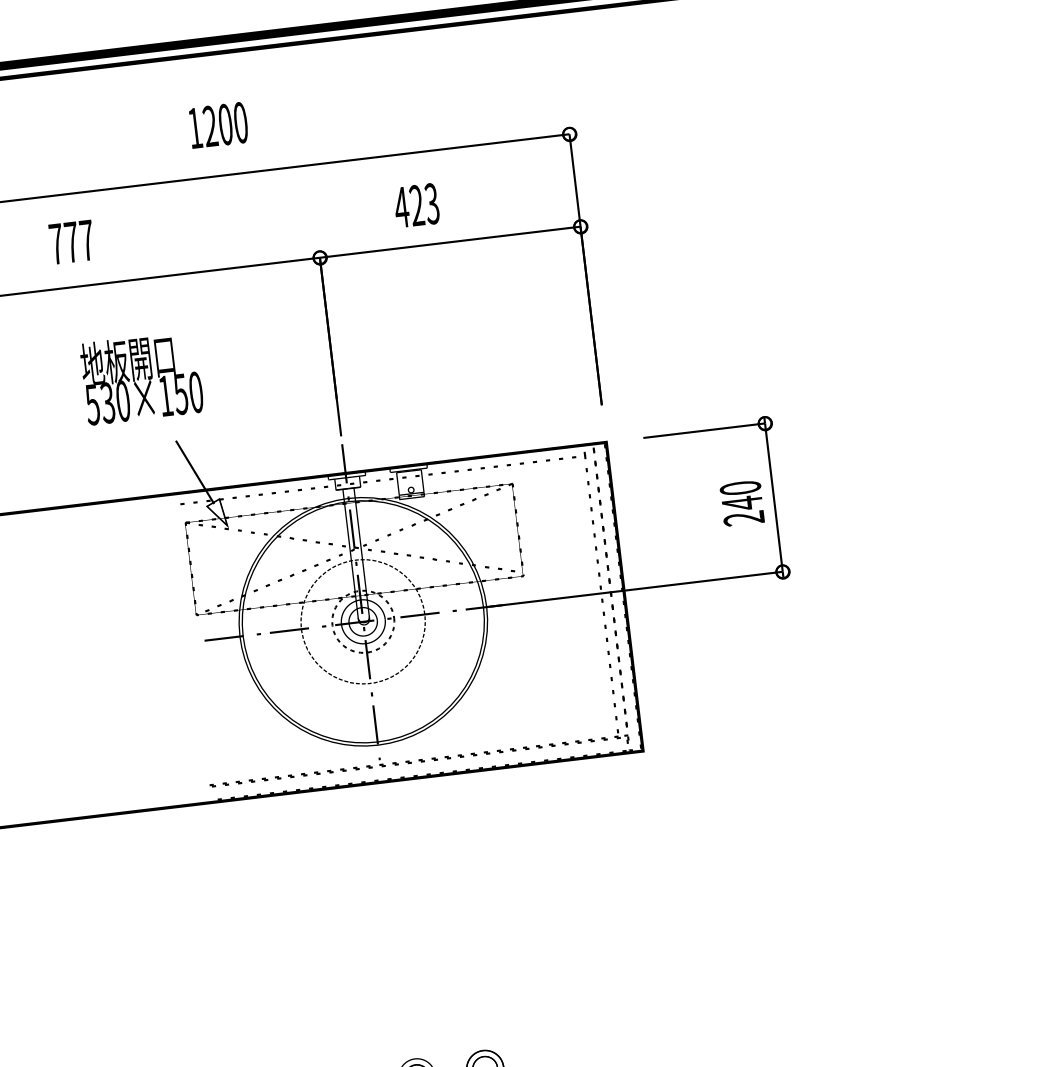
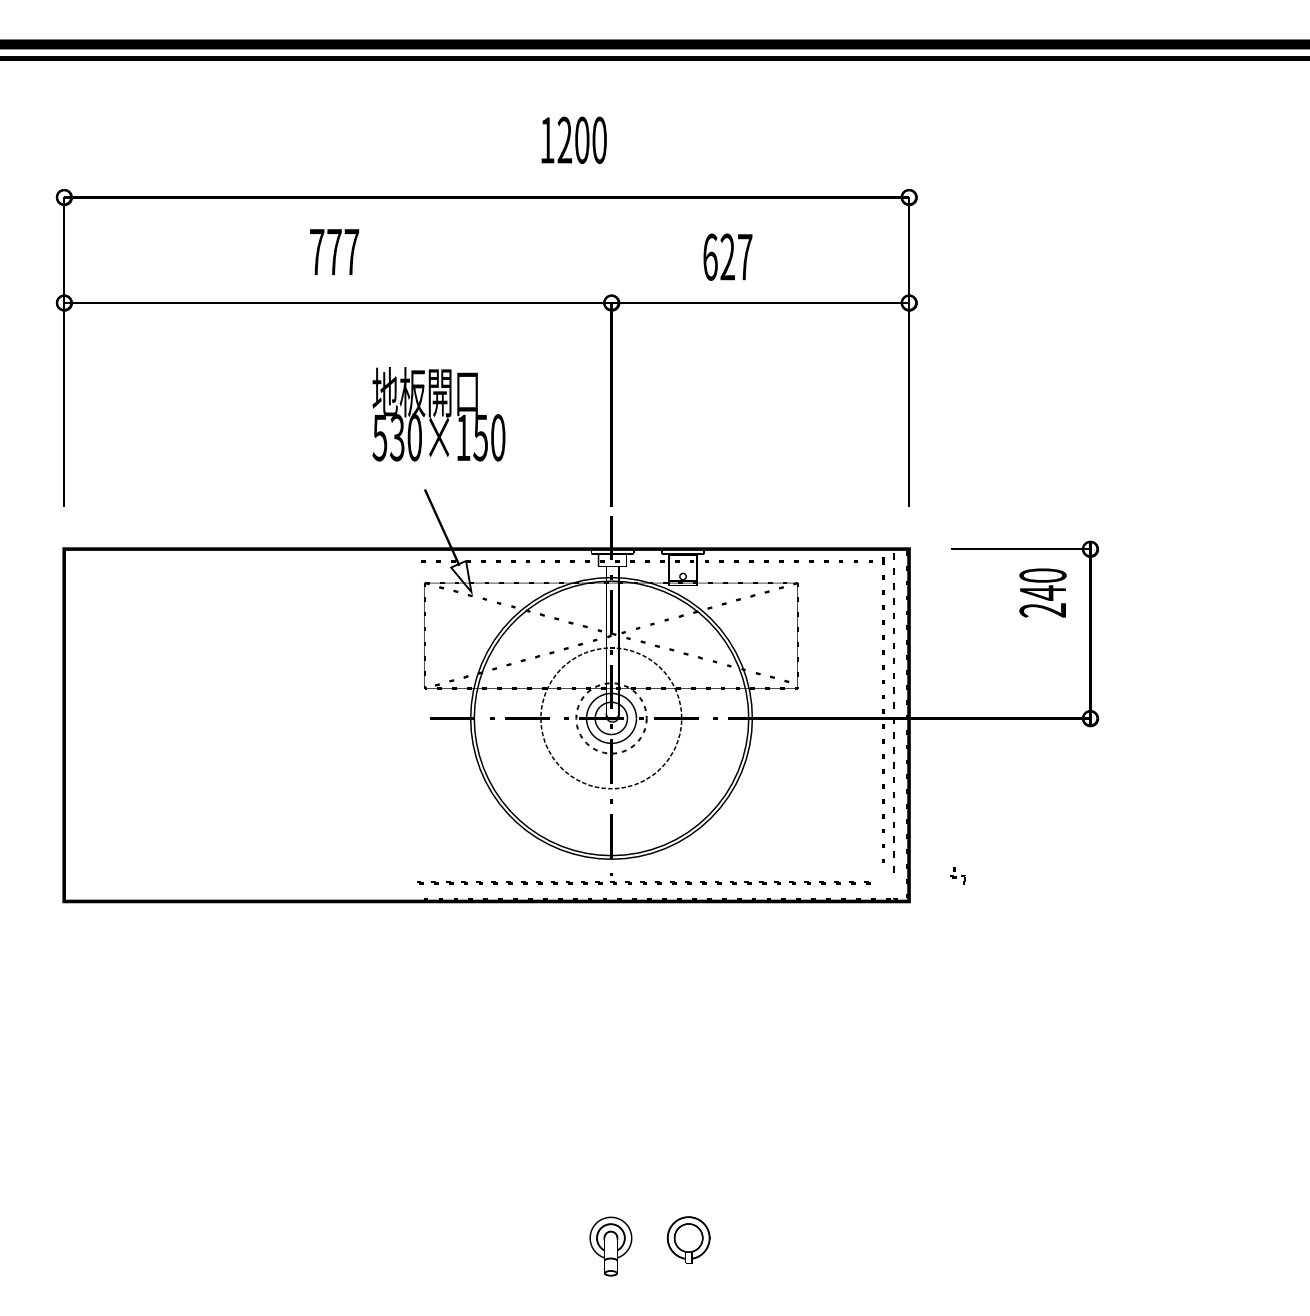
text: (217, 124) -> (573, 139), moved
text: (416, 205) -> (727, 256), 423 -> 627
text: (141, 378) -> (438, 414), moved
text: (741, 503) -> (1042, 592), moved
part: (621, 735) -> (957, 875), moved

